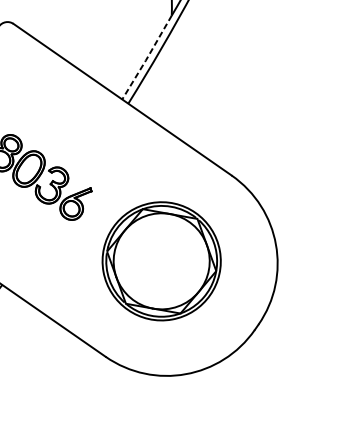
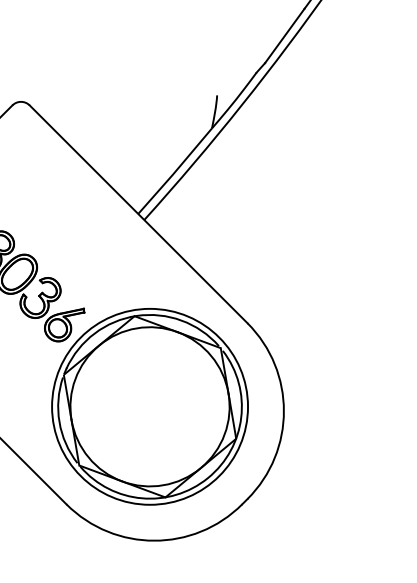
line: (146, 58) -> (174, 172), dashed -> solid
part: (161, 261) -> (149, 406), size x1.43

